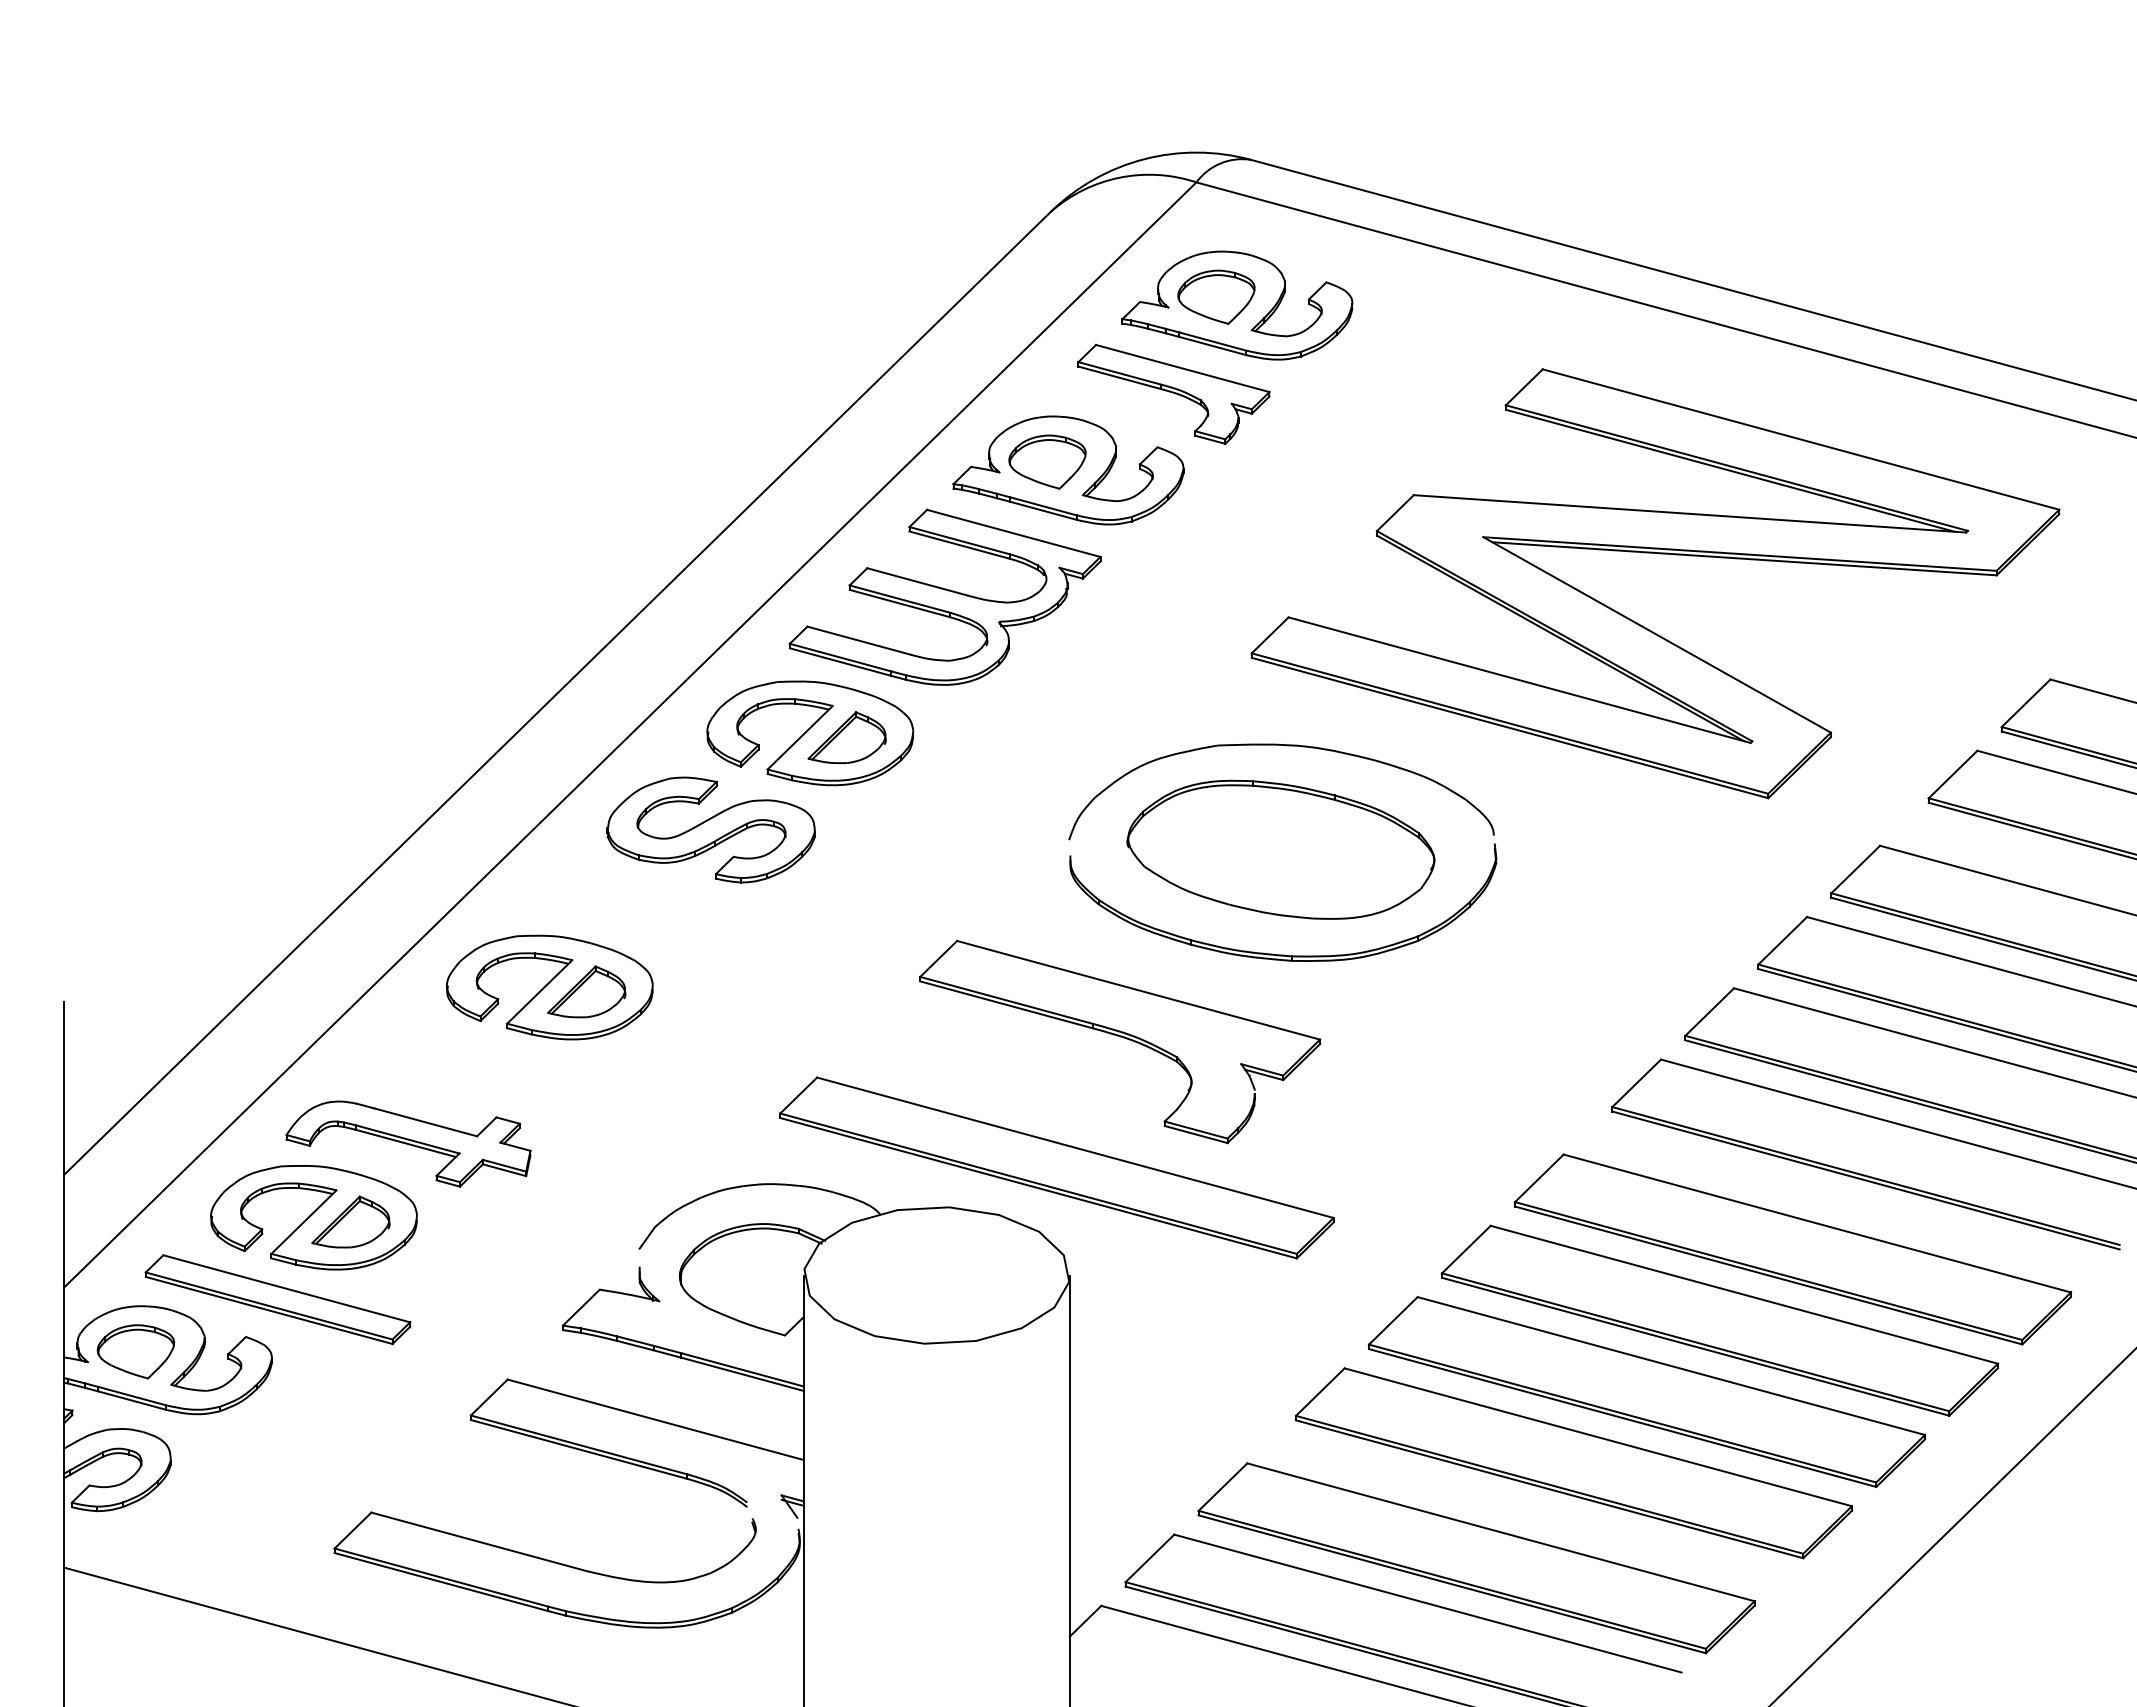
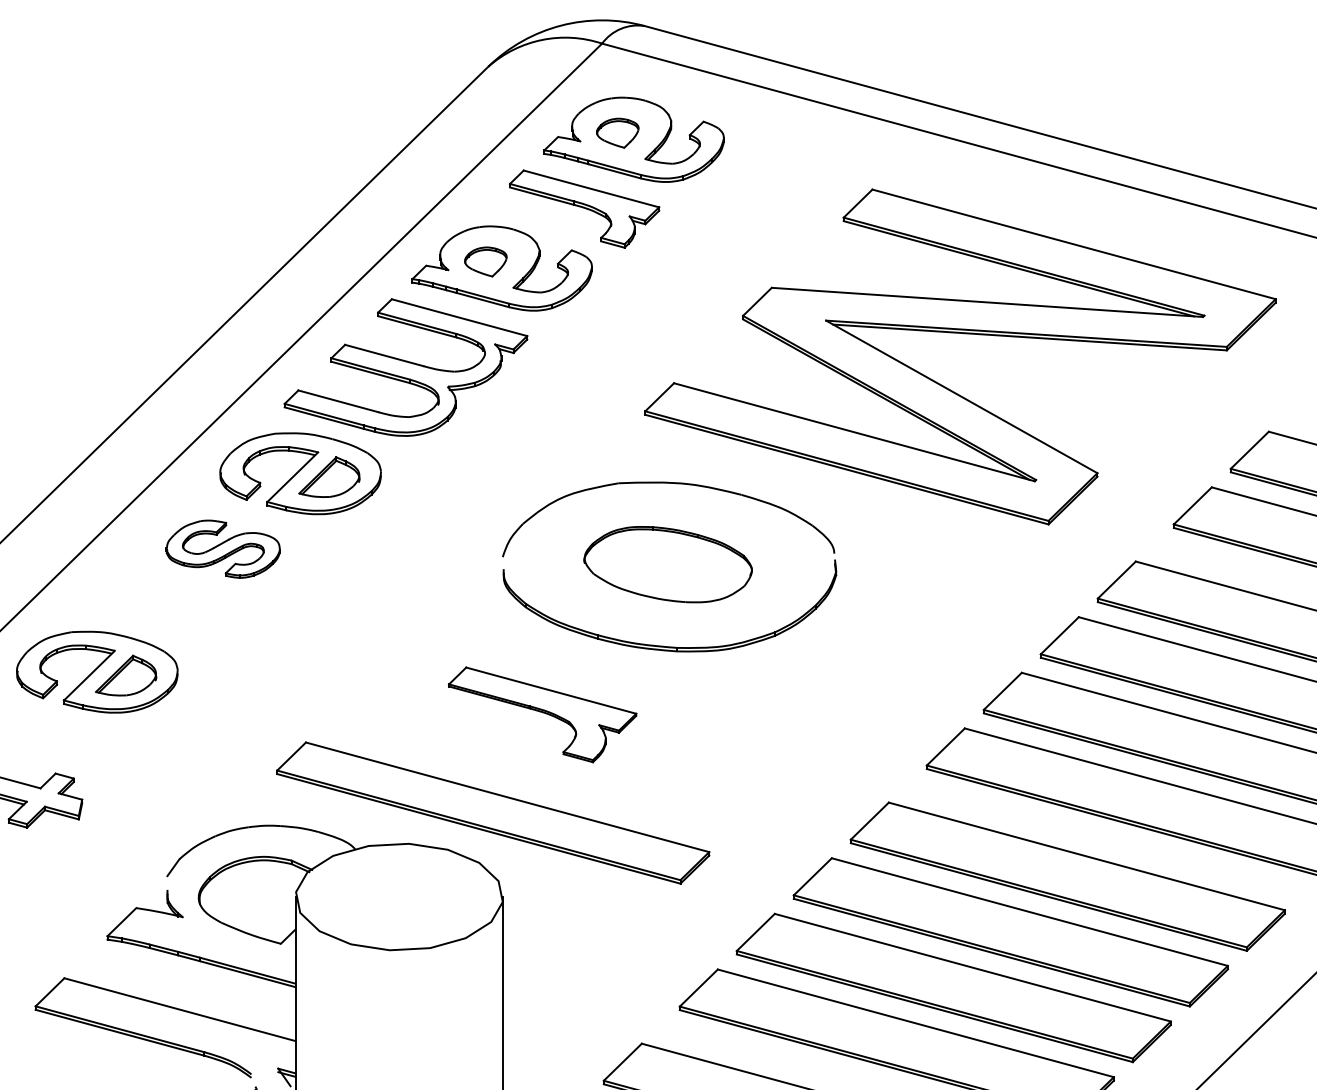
part: (1216, 296) -> (617, 132), size x0.7
part: (1047, 461) -> (485, 261), size x0.7
part: (710, 829) -> (222, 548), size x0.7
part: (1280, 849) -> (667, 564), size x0.7
part: (1120, 1042) -> (542, 715), size x0.6

